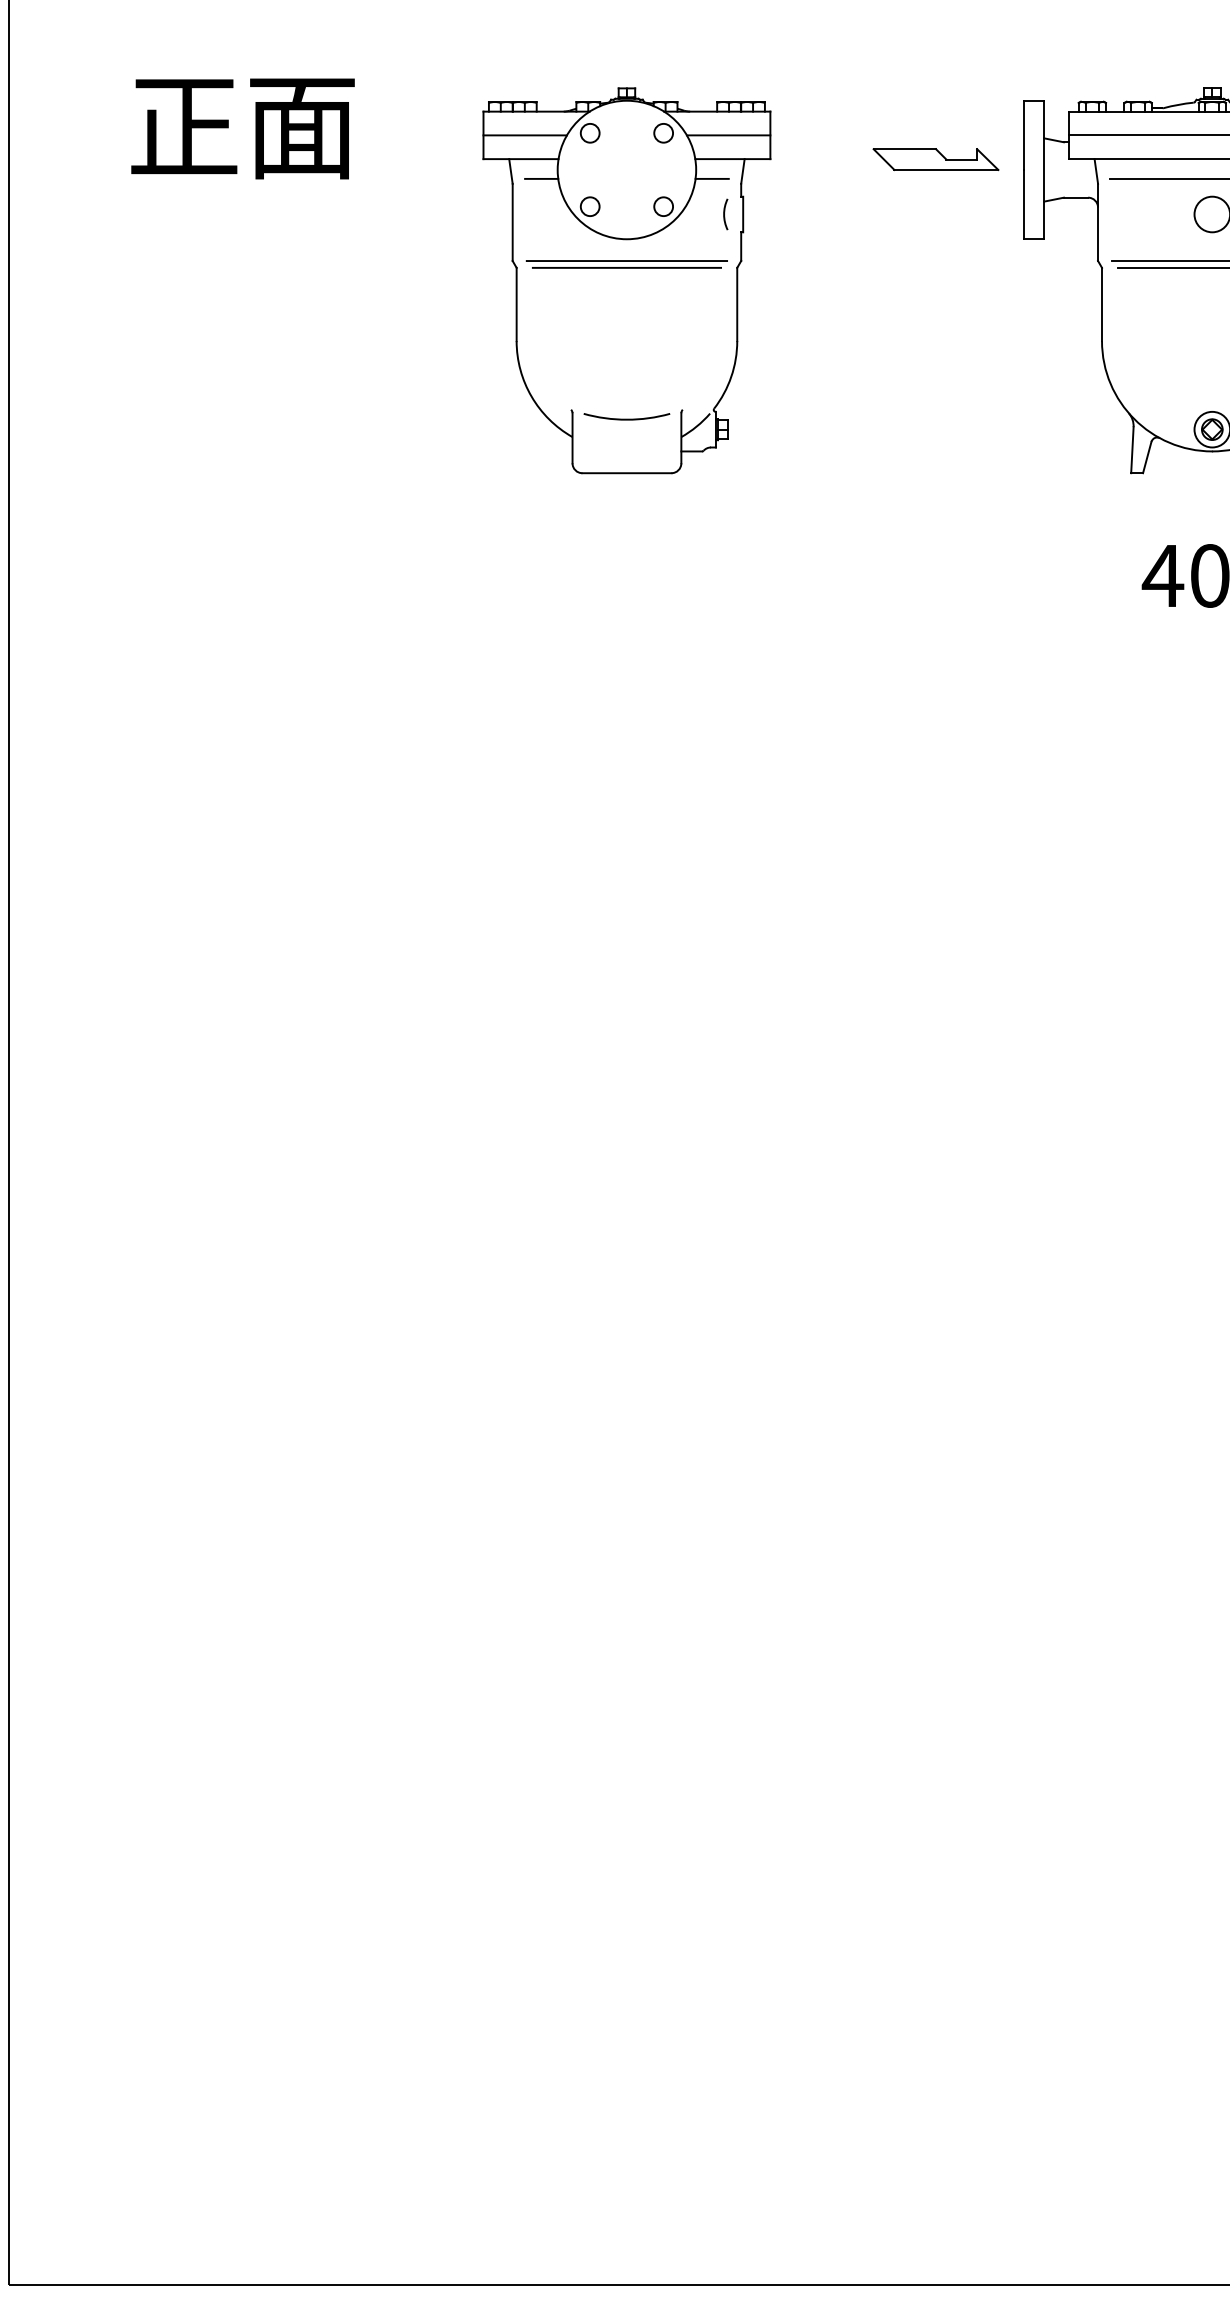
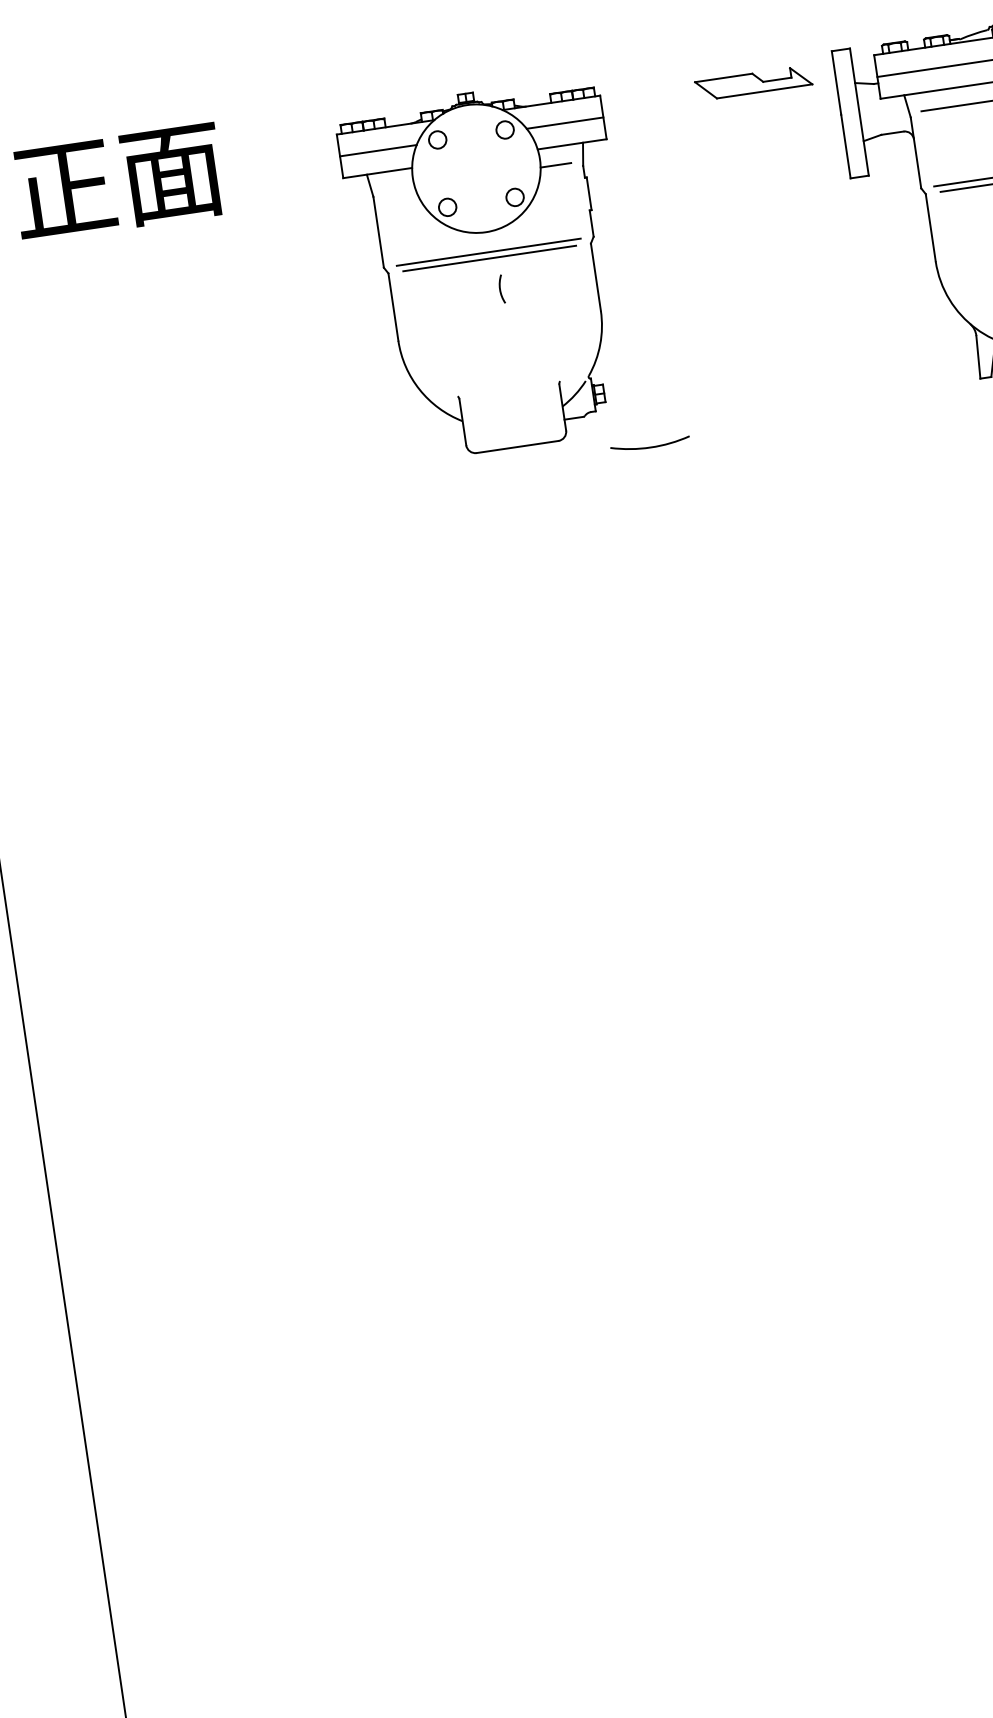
part: (935, 159) -> (753, 83), moved
line: (541, 178) -> (399, 188), removed
arc: (724, 214) -> (500, 289), moved
arc: (626, 418) -> (650, 446), moved

